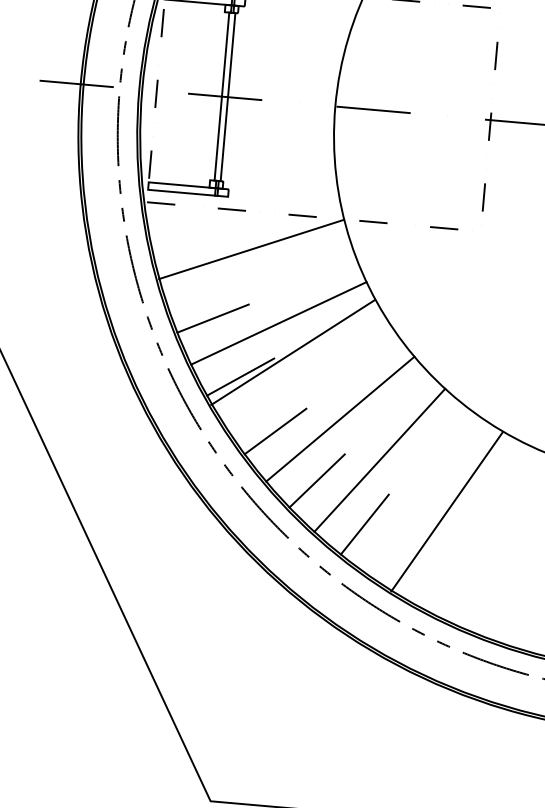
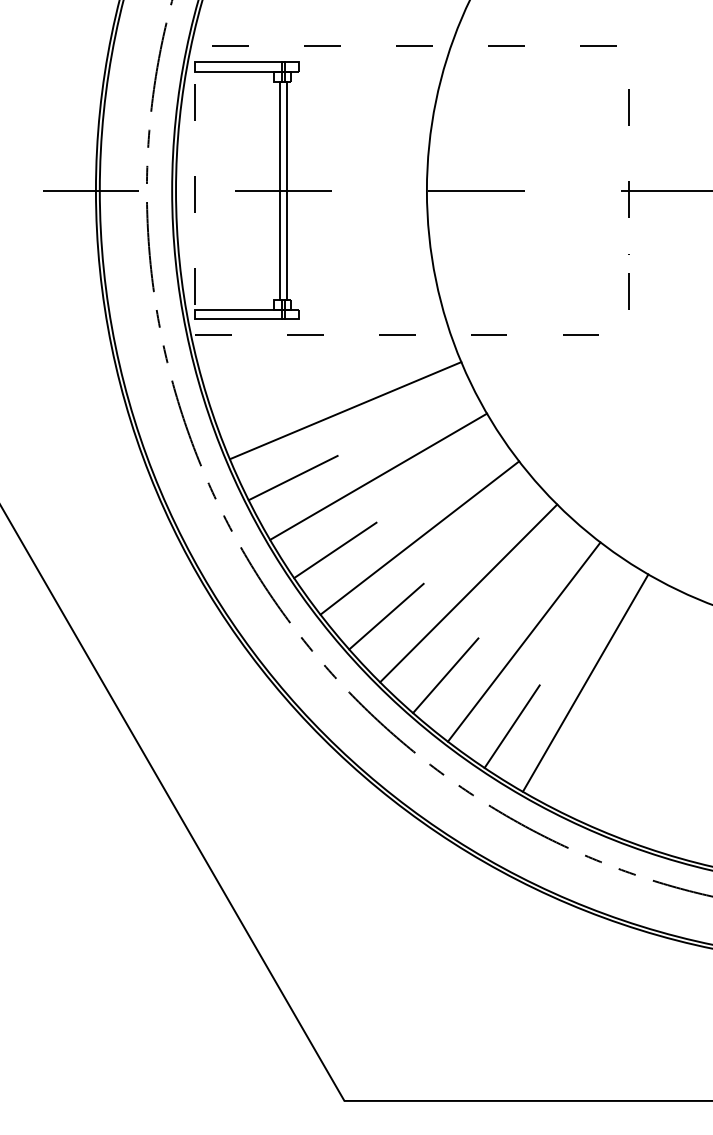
line: (251, 249) -> (345, 410), moved
line: (292, 352) -> (419, 537), moved
line: (446, 511) -> (585, 682), moved

